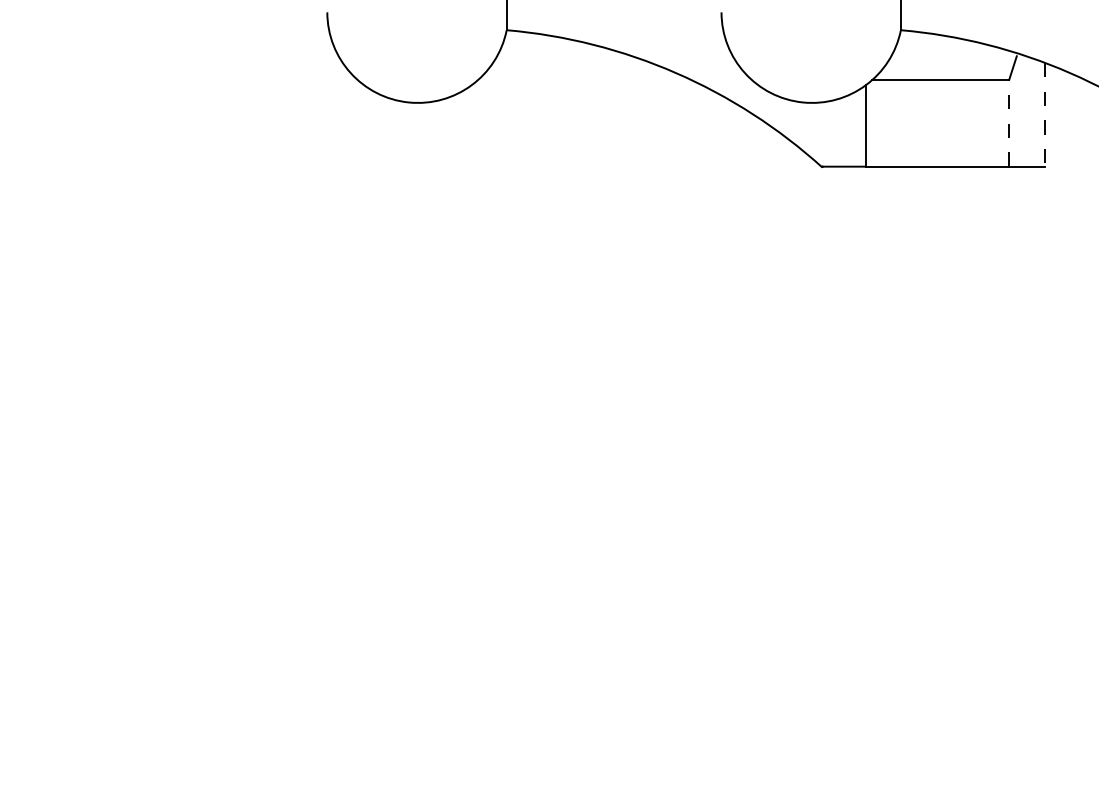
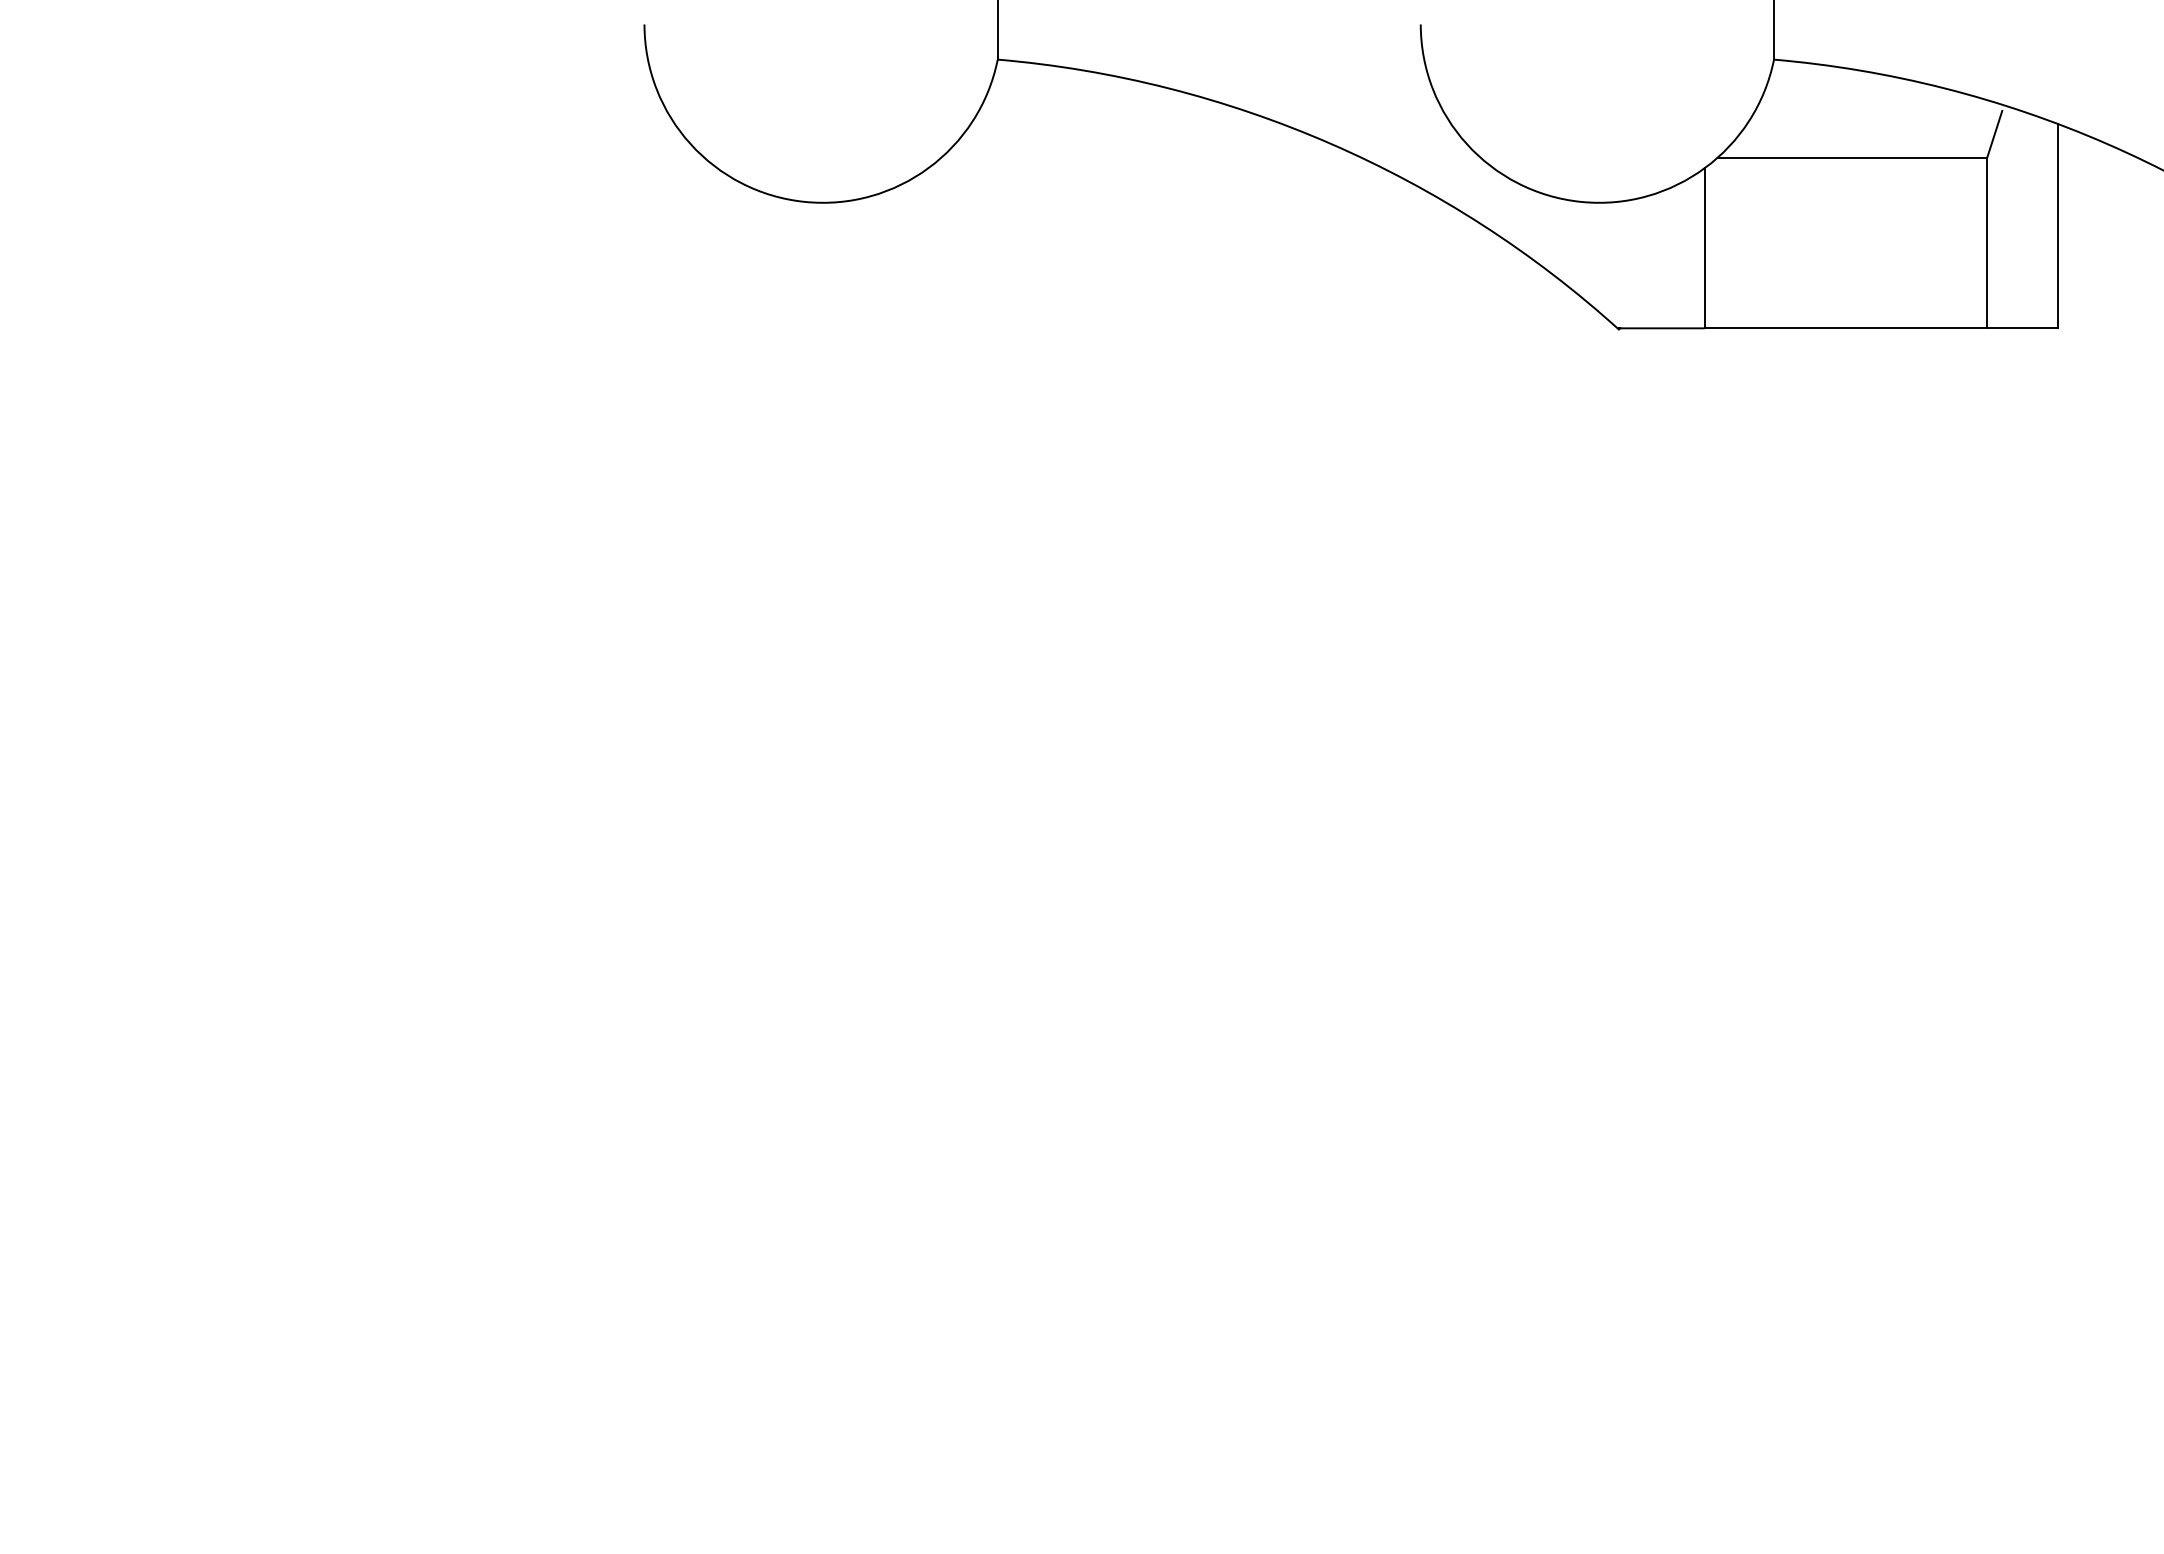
line: (1045, 114) -> (2058, 225), dashed -> solid
line: (1009, 122) -> (1987, 241), dashed -> solid

